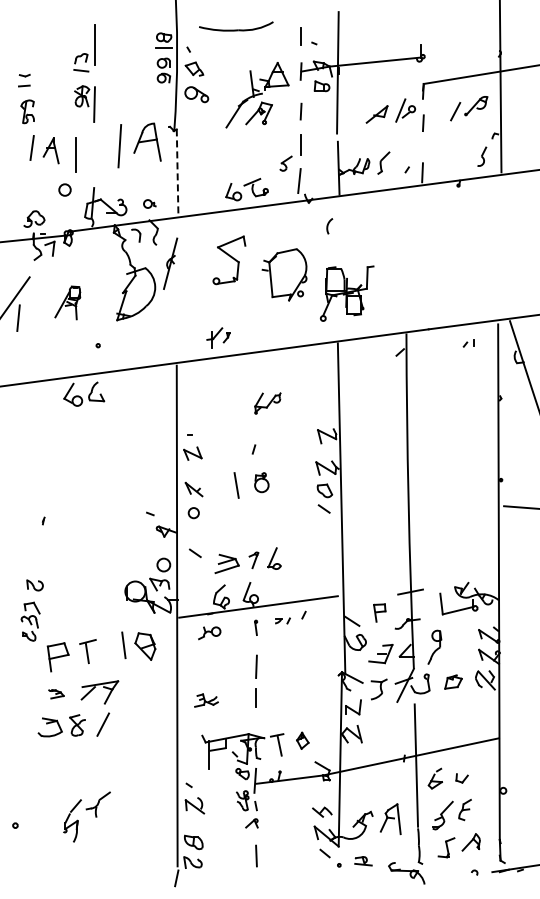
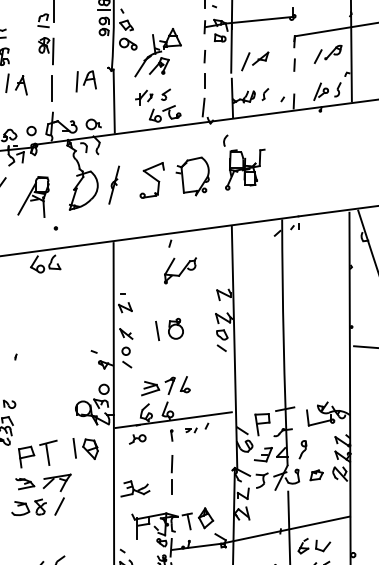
part: (257, 95) -> (158, 52), moved
part: (405, 110) -> (321, 91), moved
line: (356, 118) -> (245, 61), added
part: (139, 145) -> (86, 81), size x0.62
line: (75, 154) -> (51, 88), moved
part: (383, 162) -> (265, 93), size x0.71
part: (285, 163) -> (165, 94), moved
line: (177, 172) -> (114, 101), dashed -> solid
circle: (64, 189) -> (31, 130), moved
part: (149, 203) -> (93, 124), size x1.67
part: (229, 260) -> (152, 180), moved
part: (170, 263) -> (114, 184), moved
part: (346, 293) -> (244, 169), moved
part: (67, 302) -> (33, 196), size x1.67
part: (218, 337) -> (144, 97), moved
part: (468, 343) -> (294, 226), moved
part: (267, 403) -> (180, 270), size x1.67
line: (253, 449) -> (169, 243), moved
part: (261, 482) -> (175, 328), size x1.43
line: (195, 553) -> (127, 364), moved
part: (253, 560) -> (169, 386), size x1.43
part: (379, 612) -> (262, 424), size x1.67
part: (434, 646) -> (302, 449), size x0.71
part: (87, 651) -> (48, 452), size x1.43
part: (56, 694) -> (25, 484), size x1.67
part: (206, 700) -> (135, 488), size x1.67
part: (302, 740) -> (205, 518), size x1.67
part: (461, 778) -> (322, 546), size x1.67

